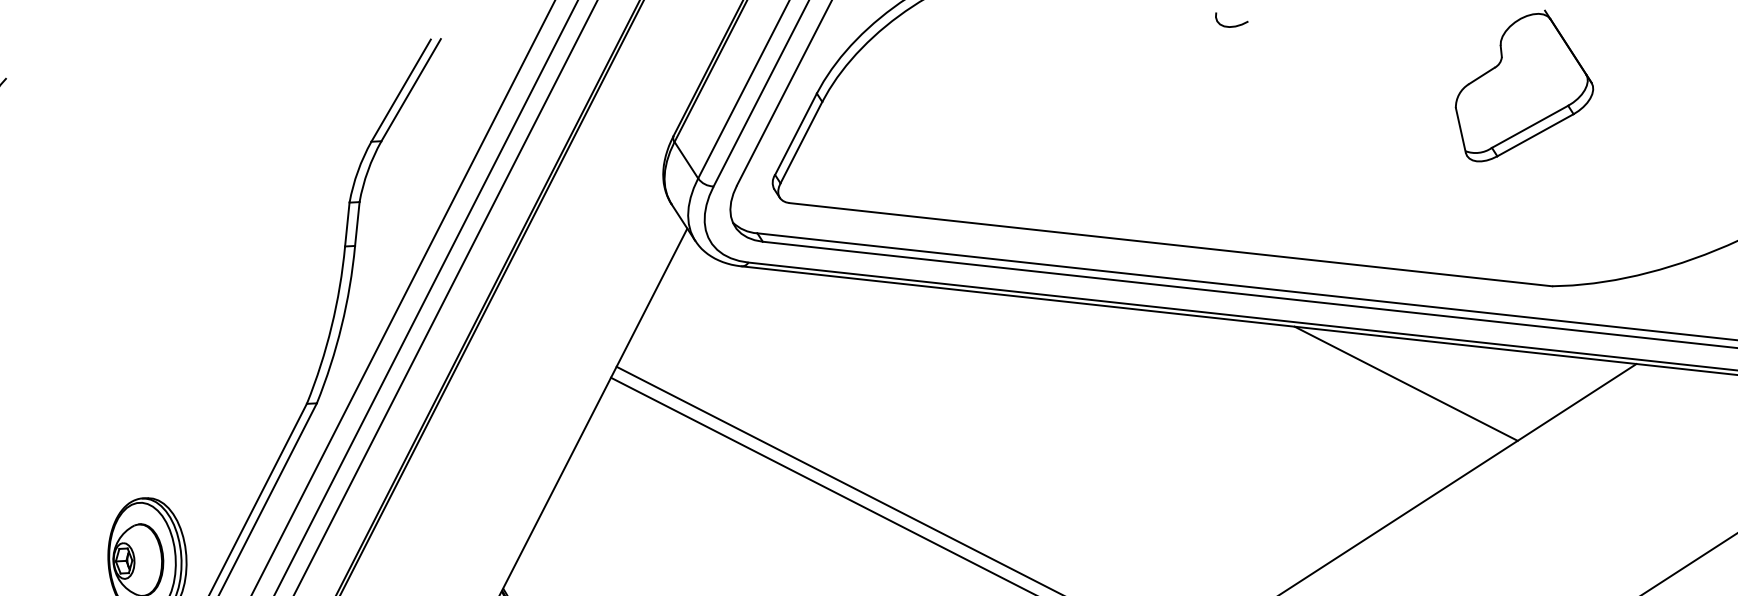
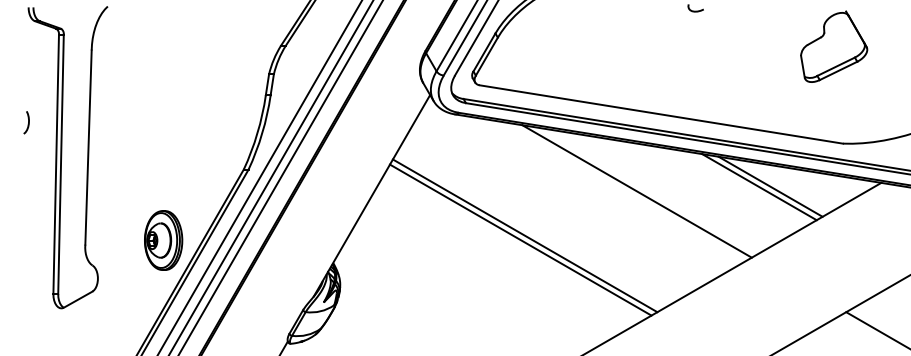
line: (1383, 386) -> (759, 187), added
line: (1127, 407) -> (636, 191), added

